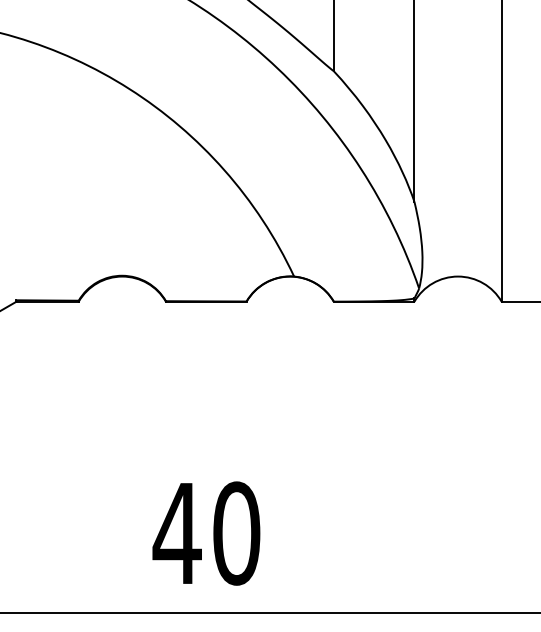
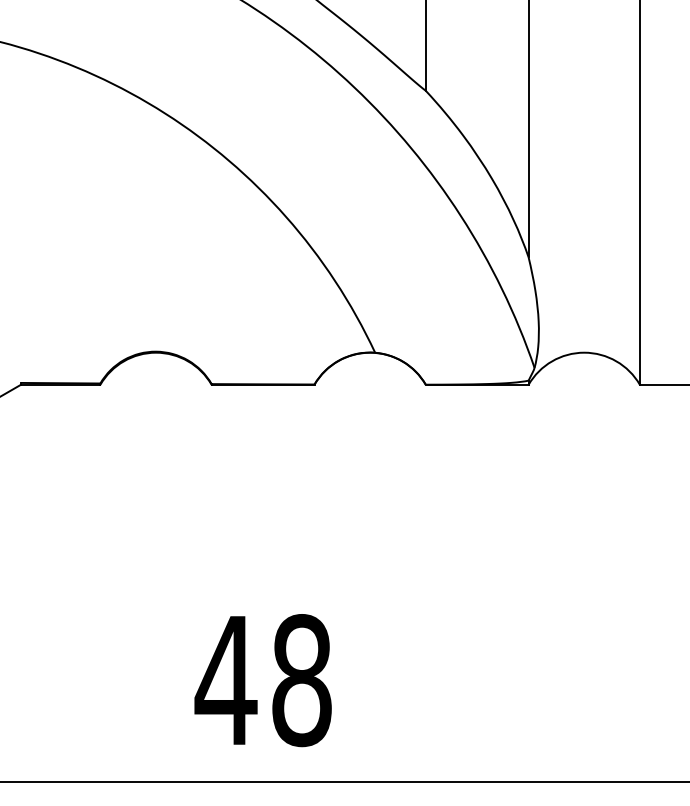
text: (236, 533) -> (301, 680), 40 -> 48

